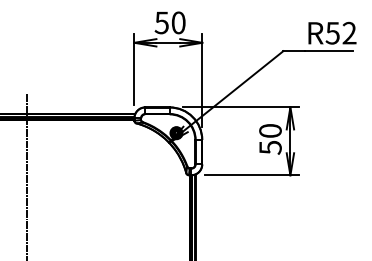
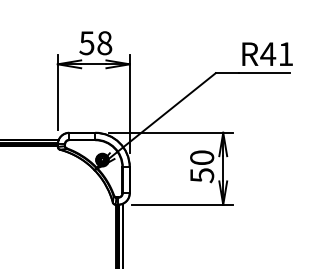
text: (178, 23) -> (104, 43), 50 -> 58
text: (340, 32) -> (276, 53), R52 -> R41

